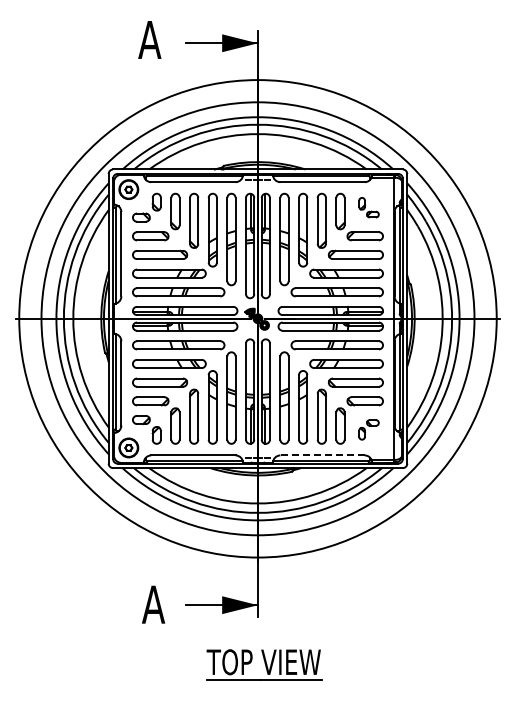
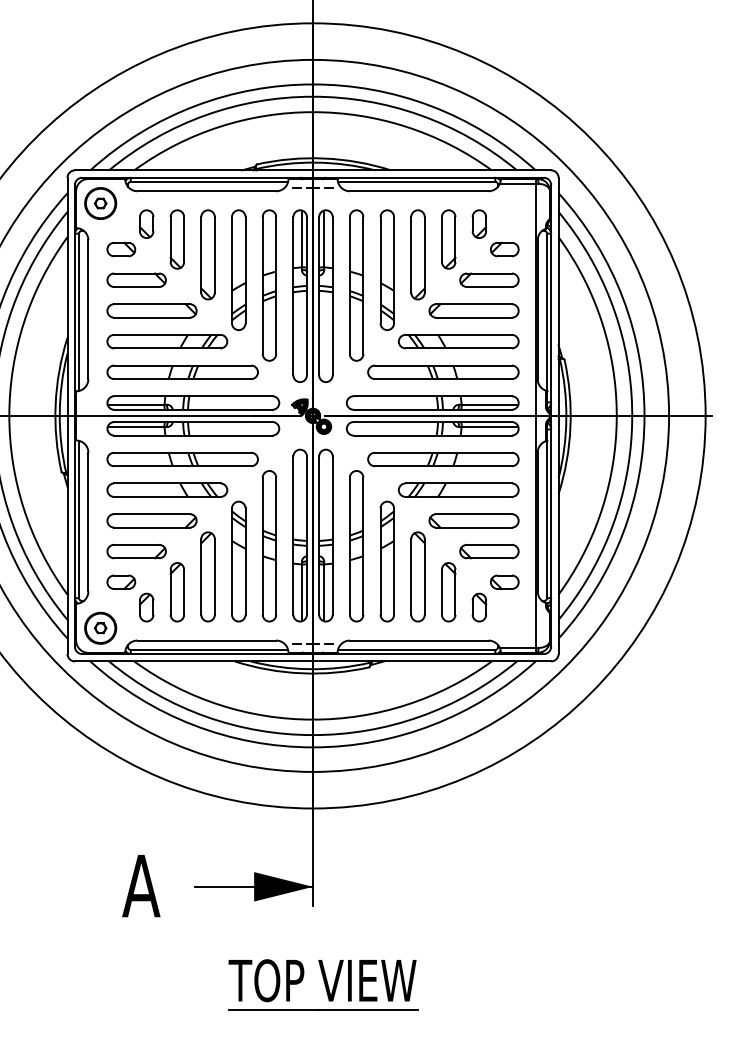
part: (368, 207) -> (494, 232), size x1.43
part: (368, 429) -> (494, 597), size x1.43
line: (322, 455) -> (419, 640), dashed -> solid

